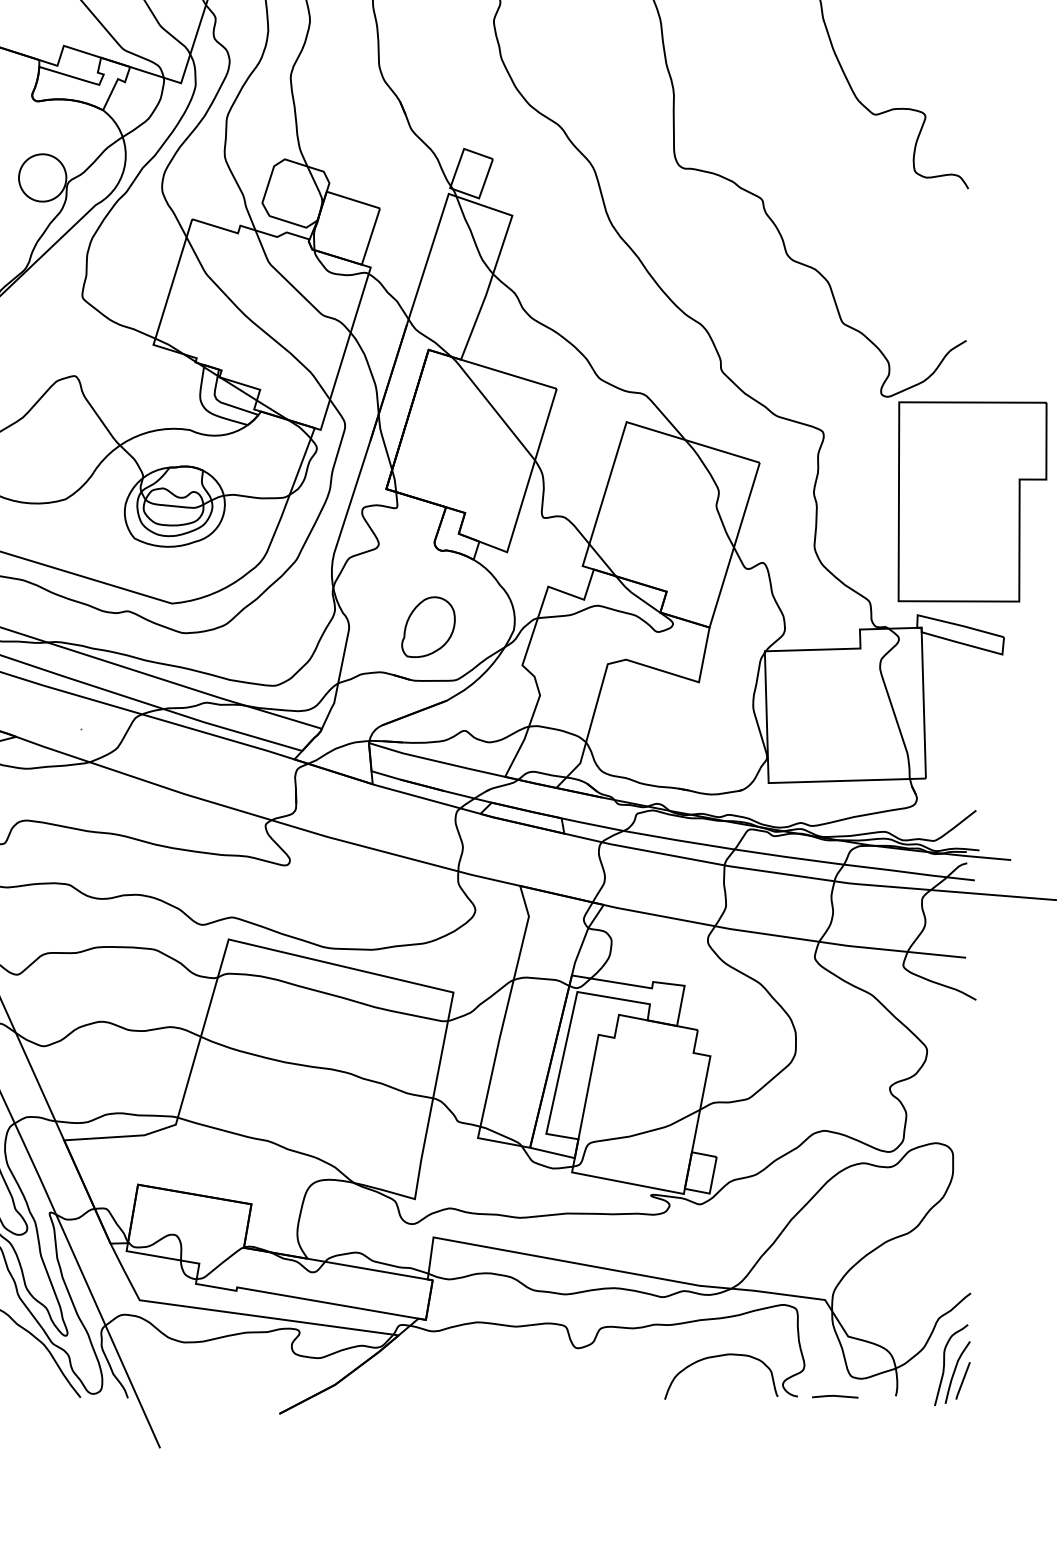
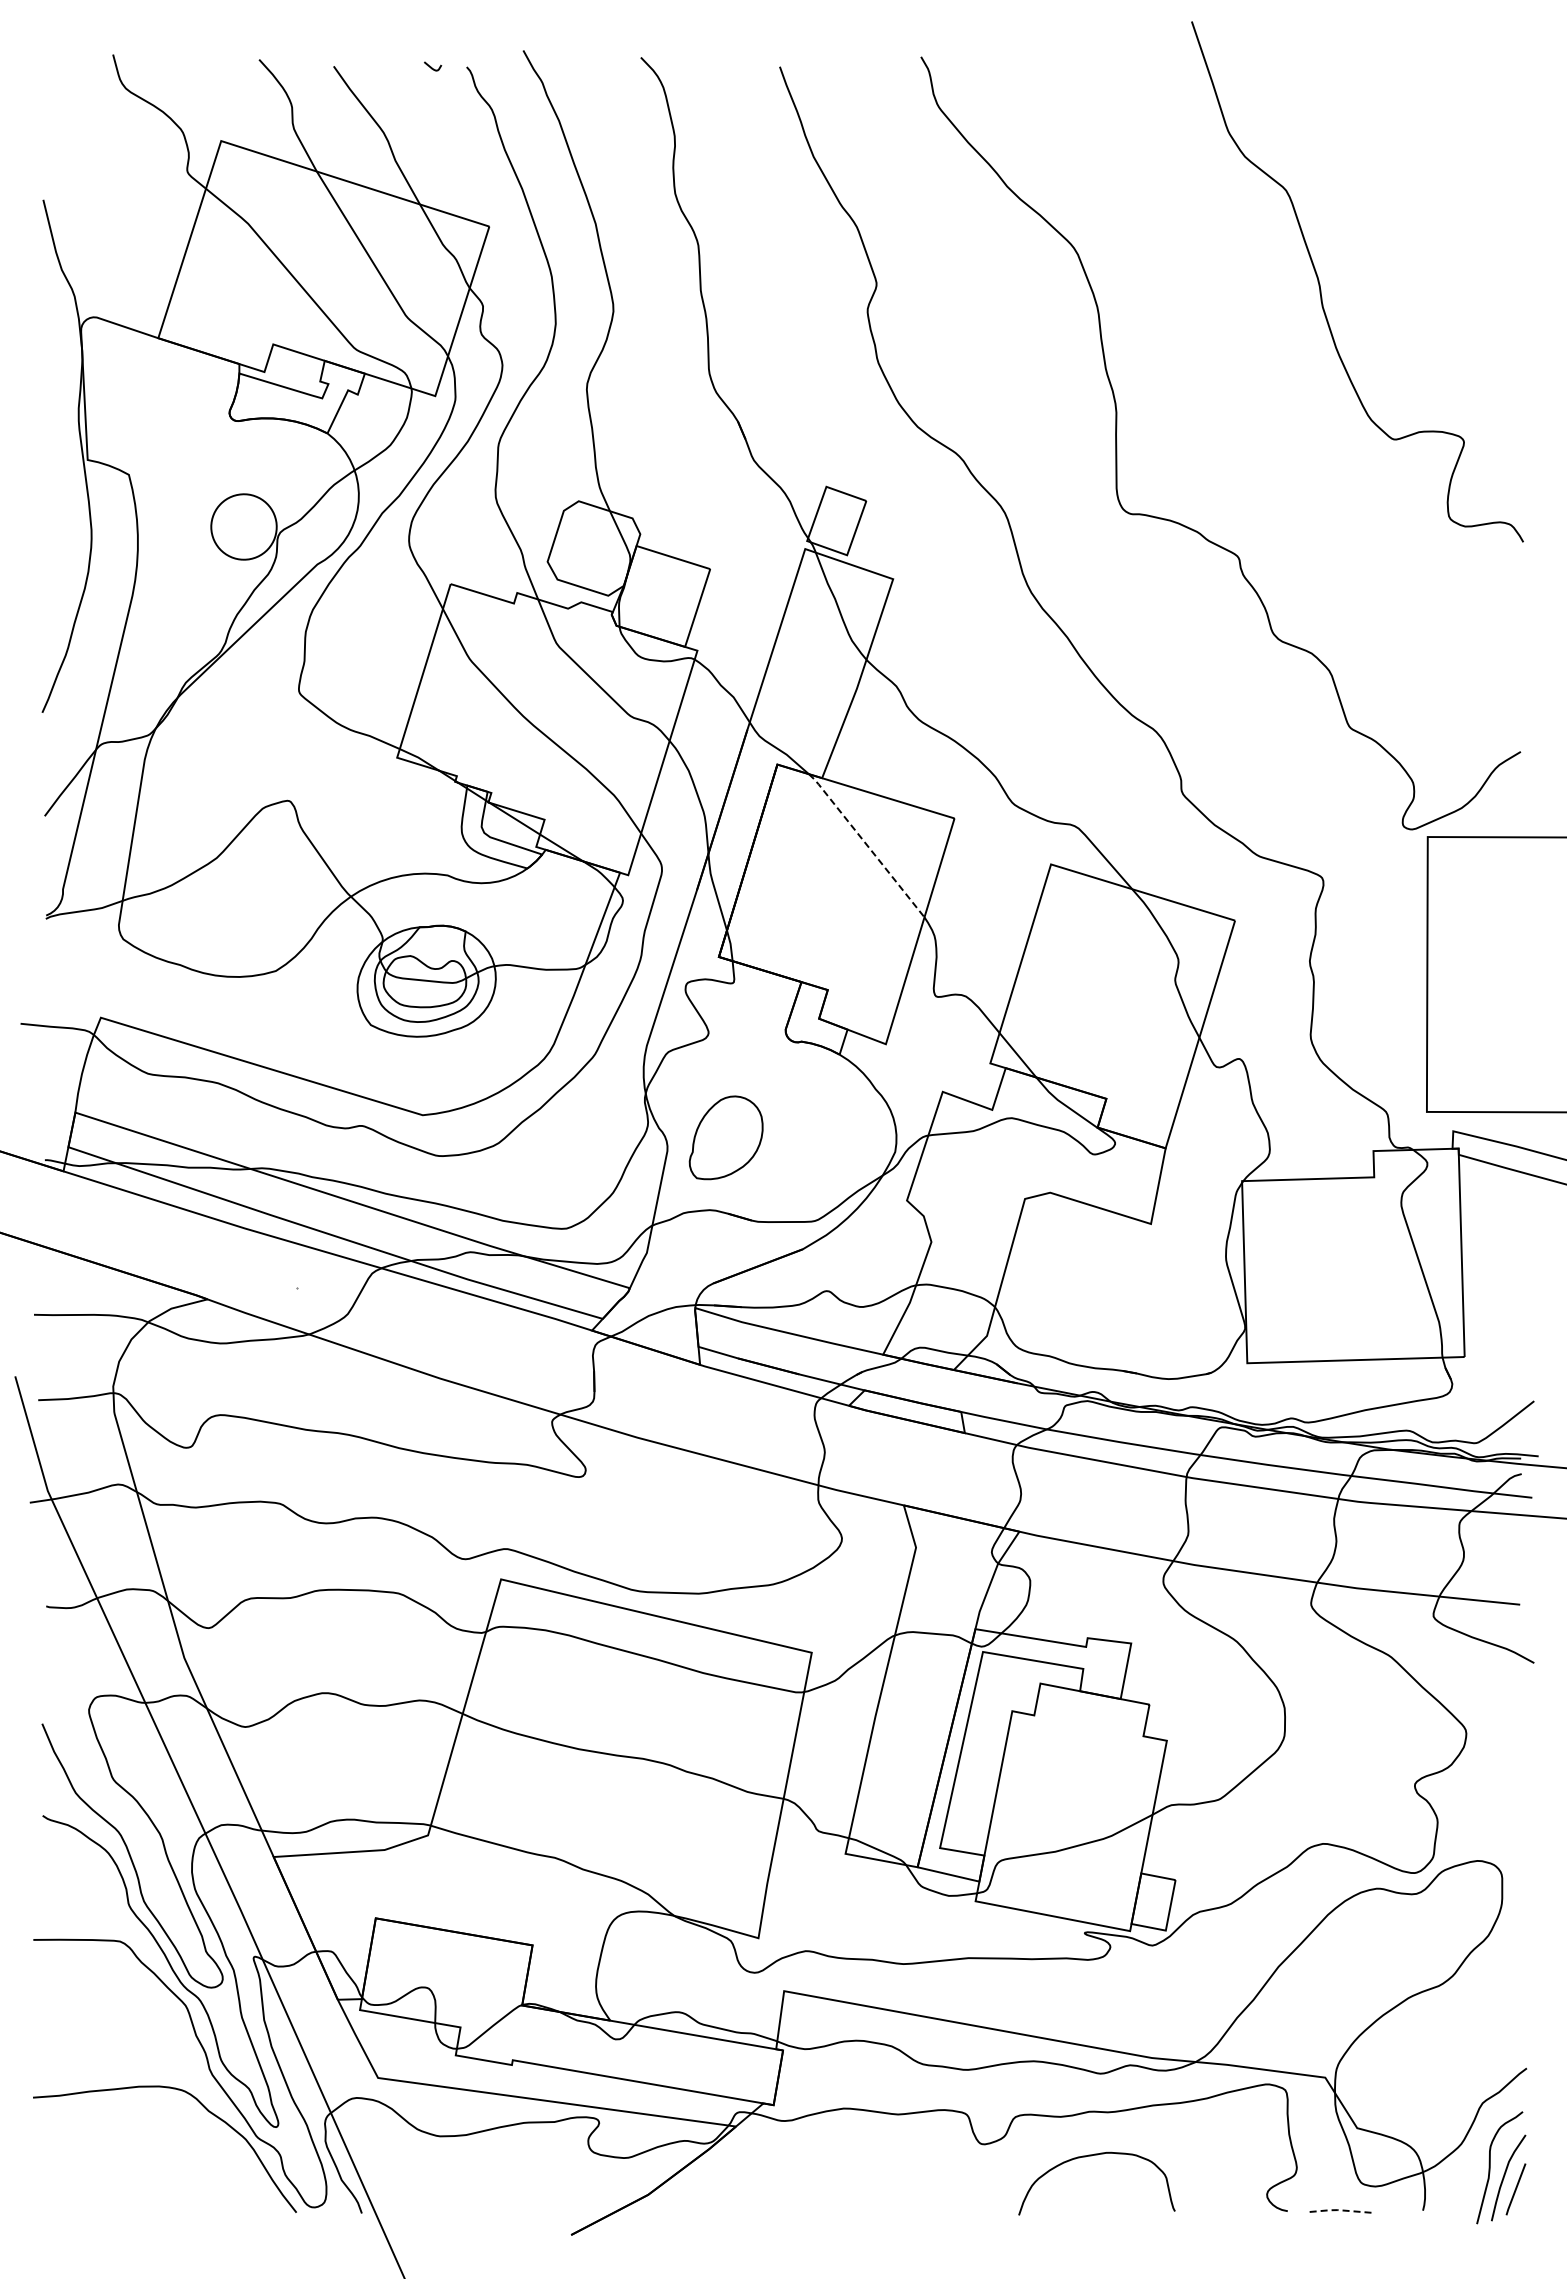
line: (493, 407) -> (866, 844), solid -> dashed
part: (427, 626) -> (725, 1137), moved
curve: (717, 1357) -> (1091, 2156), moved
line: (833, 1396) -> (1337, 2210), solid -> dashed

